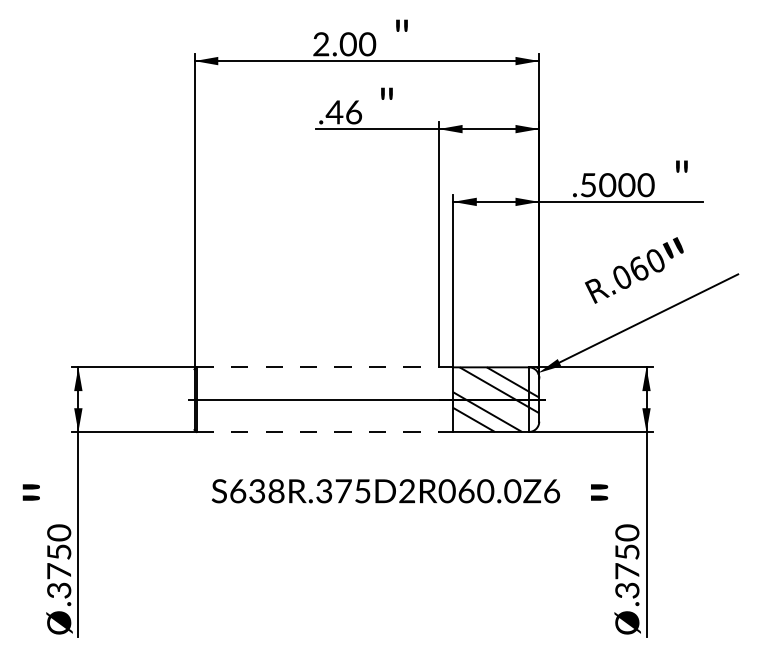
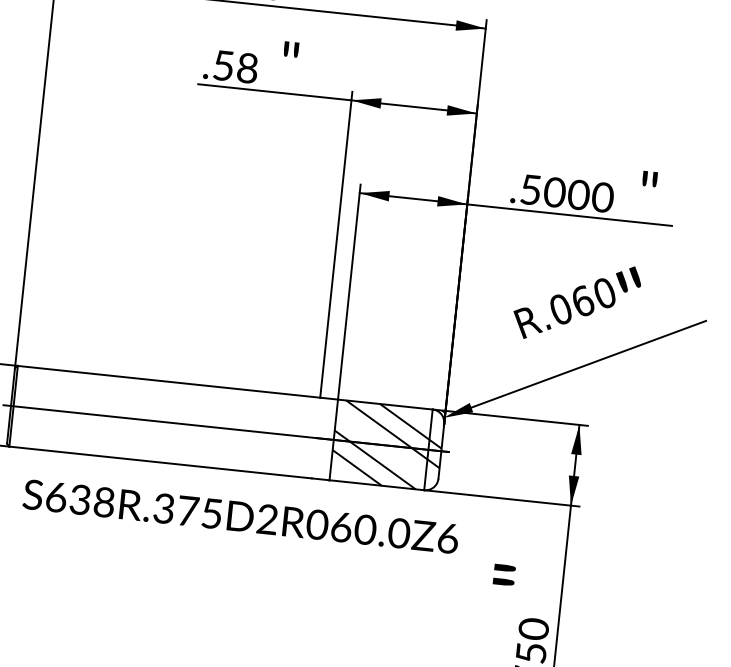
text: (343, 112) -> (234, 67), .46 -> .58
line: (318, 367) -> (170, 382), dashed -> solid
line: (318, 431) -> (161, 462), dashed -> solid
text: (385, 491) -> (240, 516), moved

